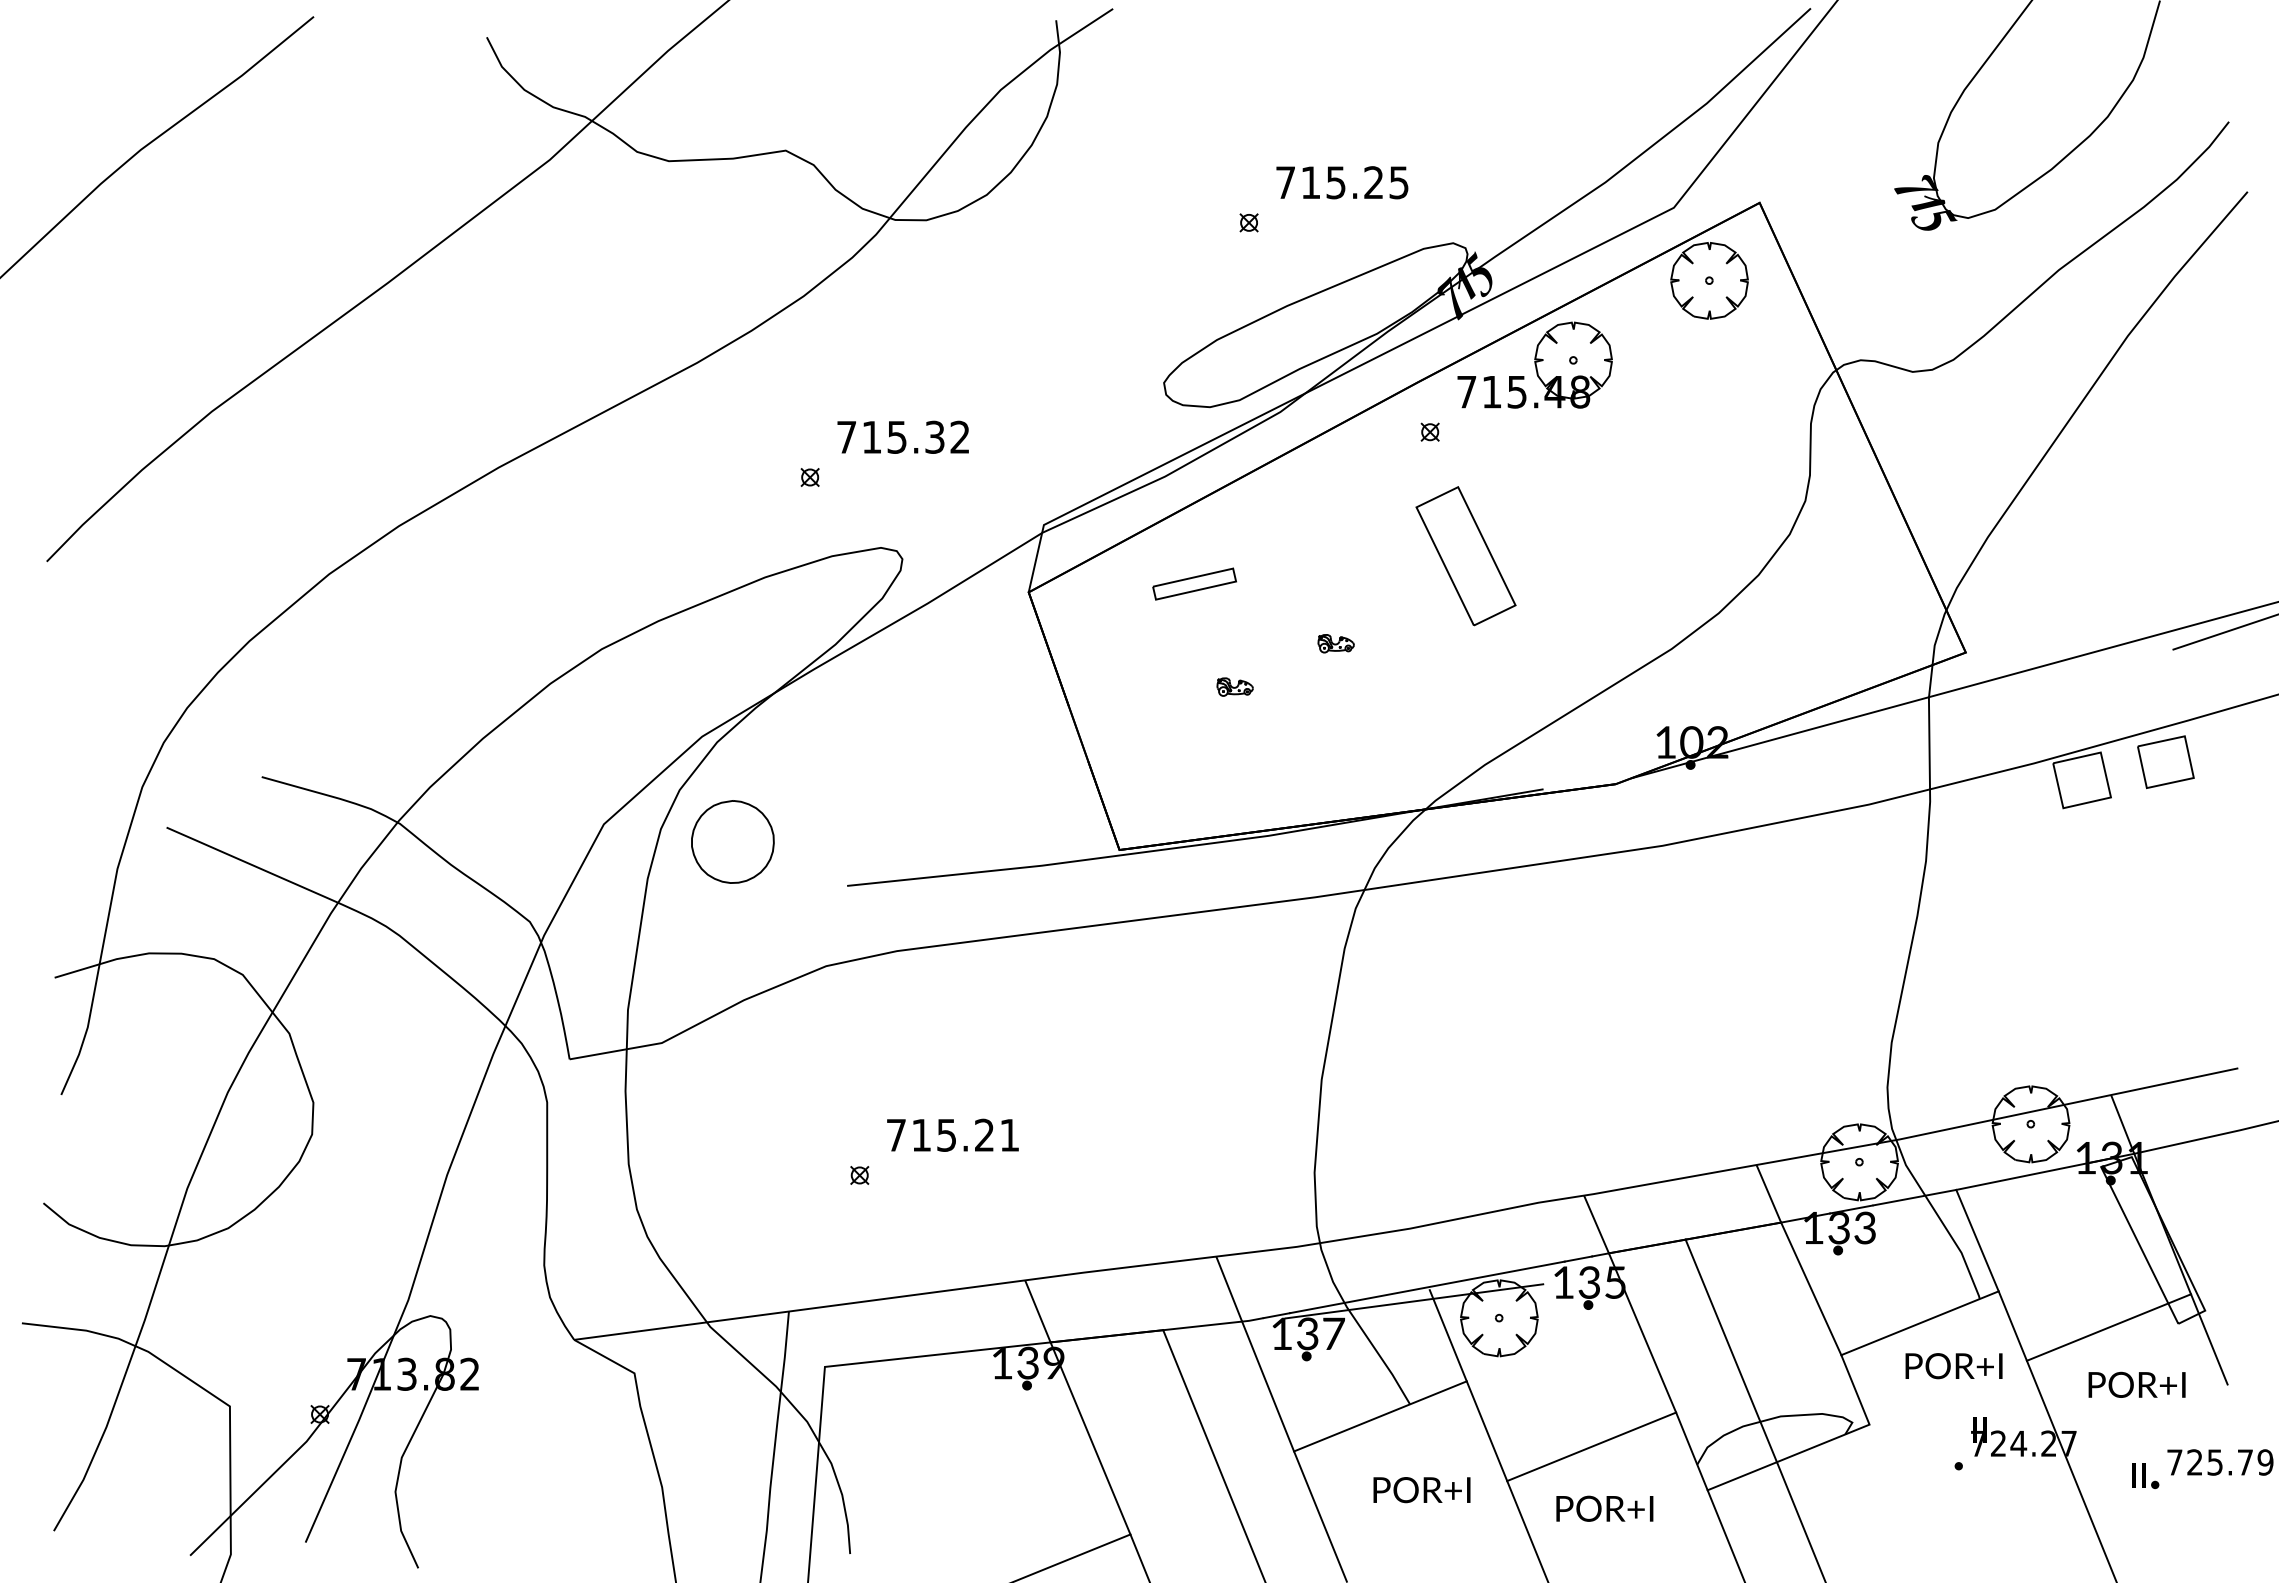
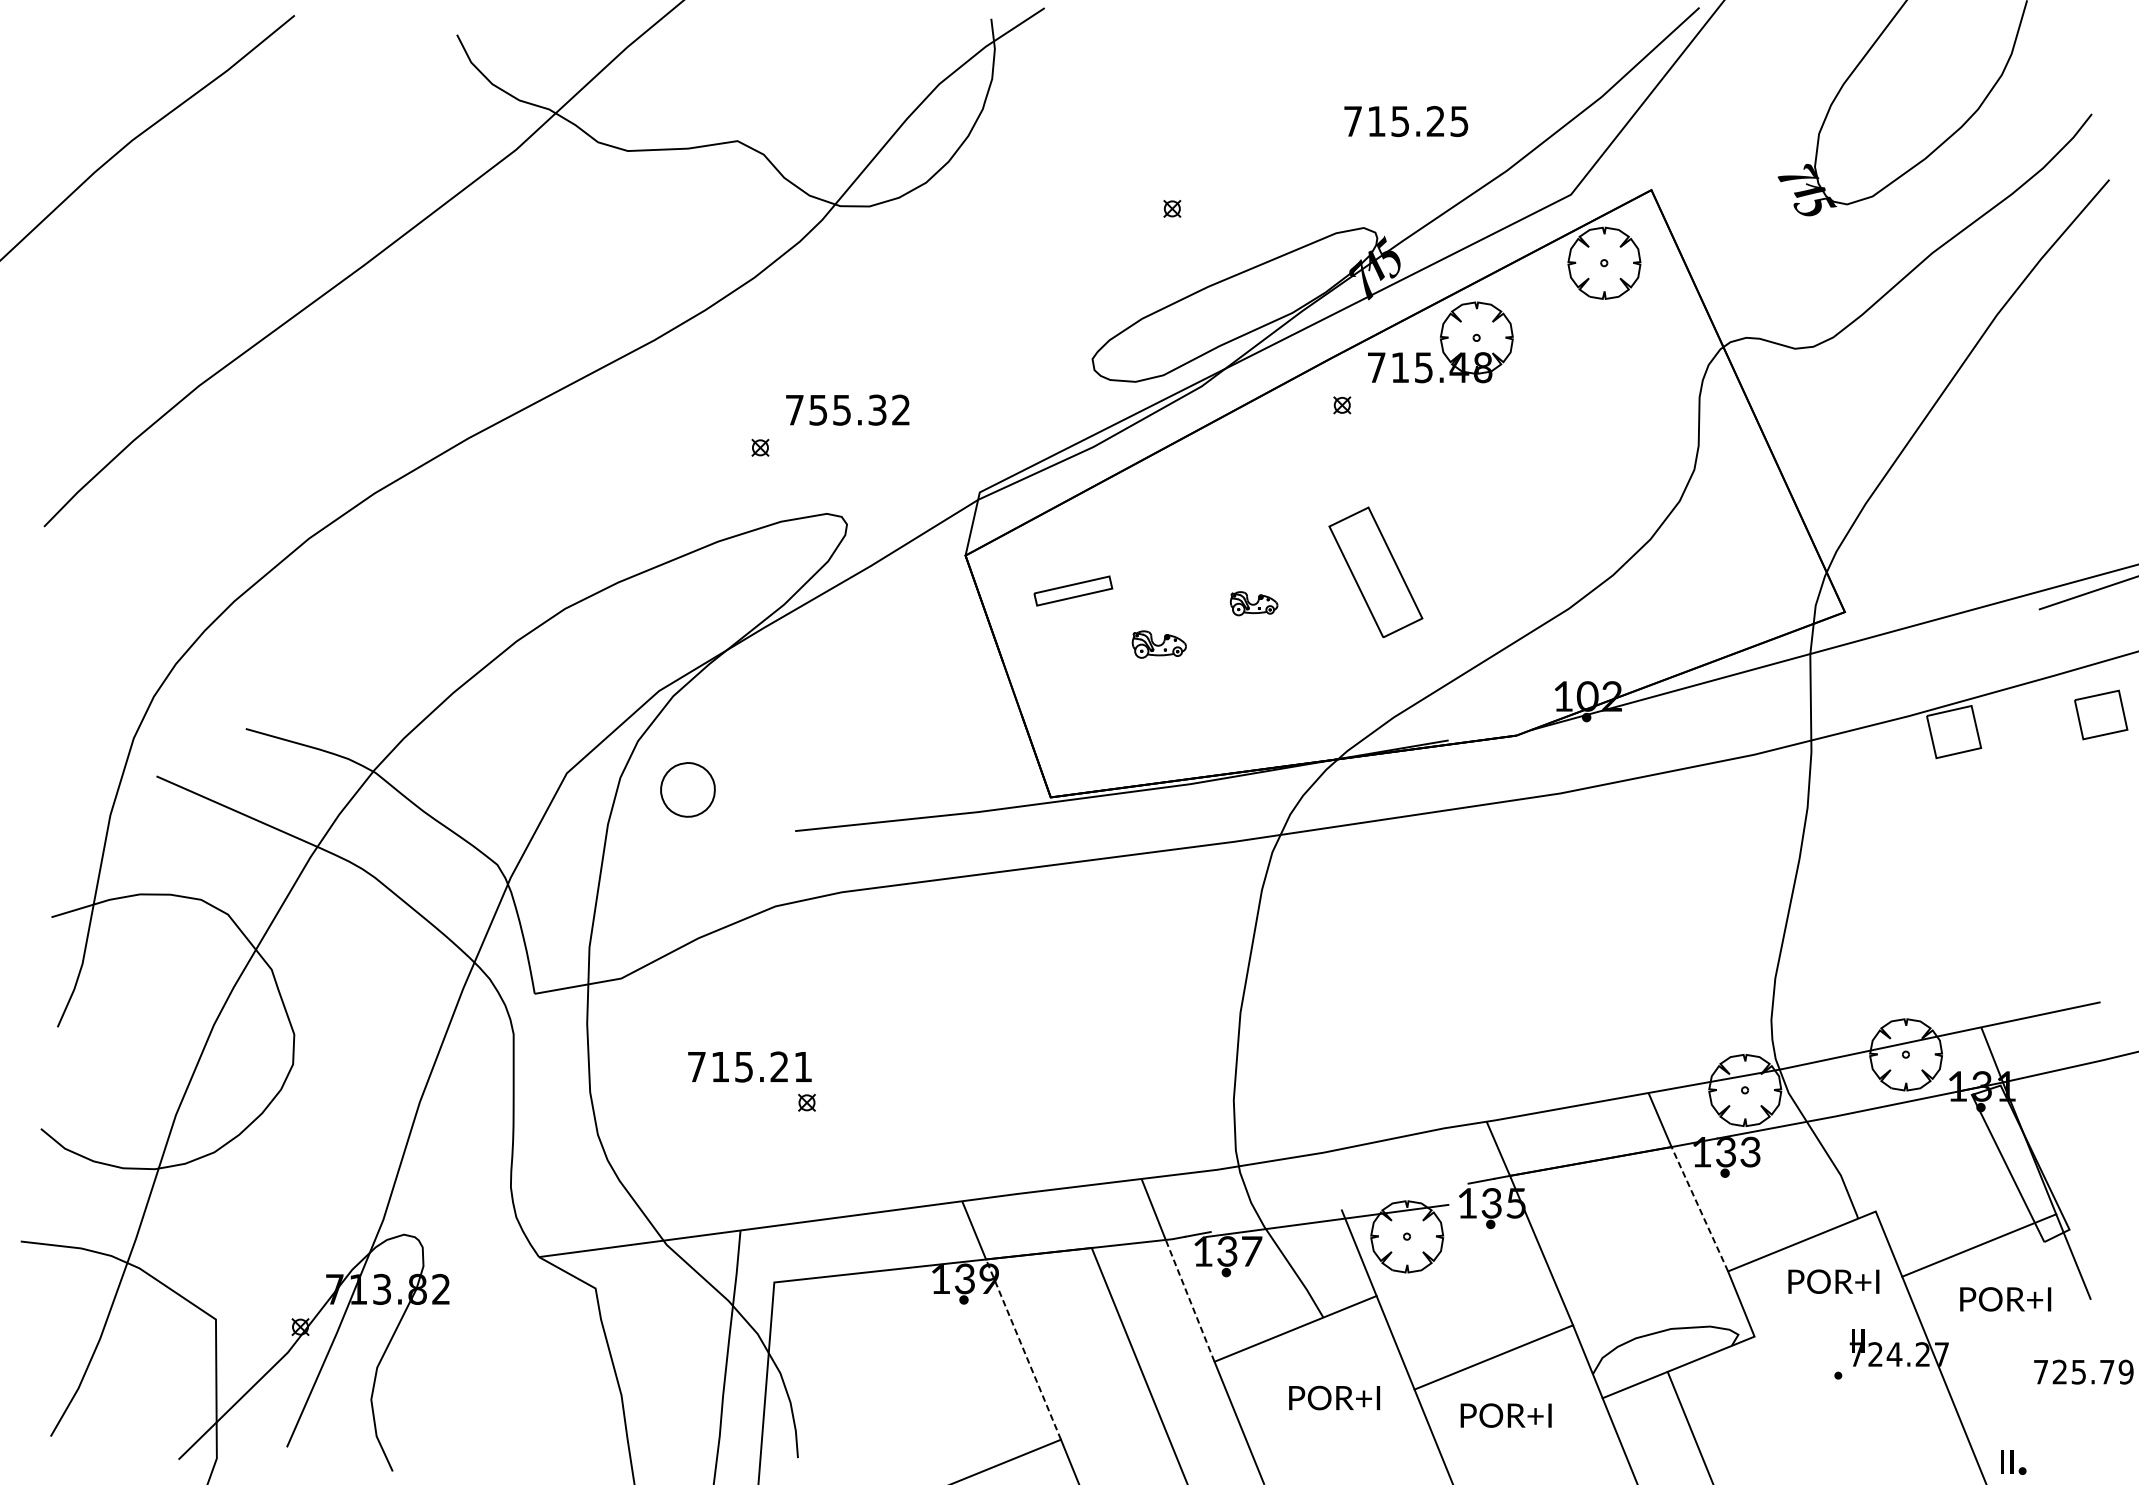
text: (1342, 182) -> (1406, 121), moved
text: (871, 437) -> (818, 410), 715.32 -> 755.32
part: (1465, 556) -> (1375, 572), moved
part: (1194, 583) -> (1073, 590), moved
part: (1335, 643) -> (1253, 603), size x1.4
part: (1234, 686) -> (1158, 643), size x1.6
part: (2165, 762) -> (2100, 715), moved
part: (732, 841) -> (687, 789), size x0.7
text: (952, 1134) -> (749, 1066), moved
line: (1977, 1240) -> (1855, 1163), removed
line: (1427, 1287) -> (1339, 1207), removed
line: (1811, 1288) -> (1700, 1208), solid -> dashed
line: (1730, 1350) -> (1624, 1267), removed
line: (1268, 1386) -> (1190, 1300), solid -> dashed
line: (1090, 1437) -> (1023, 1348), solid -> dashed
part: (2145, 1476) -> (2013, 1463), moved

